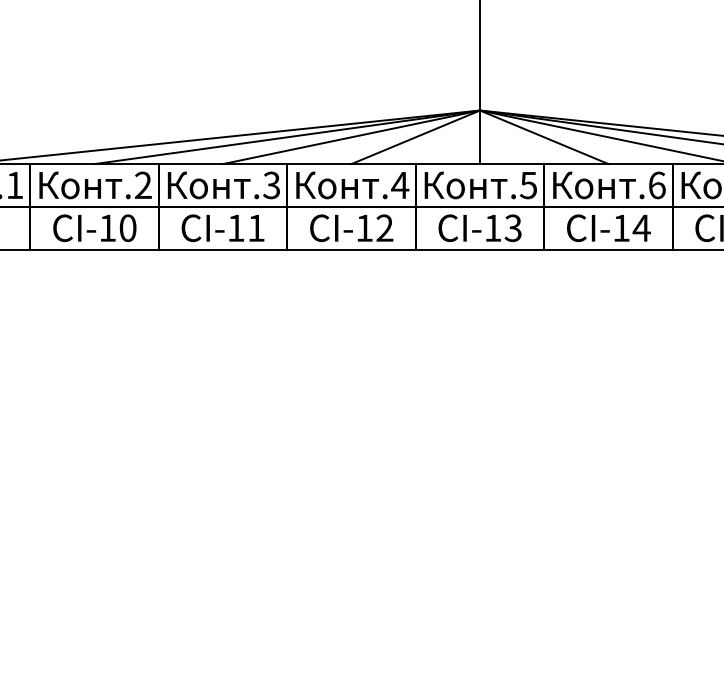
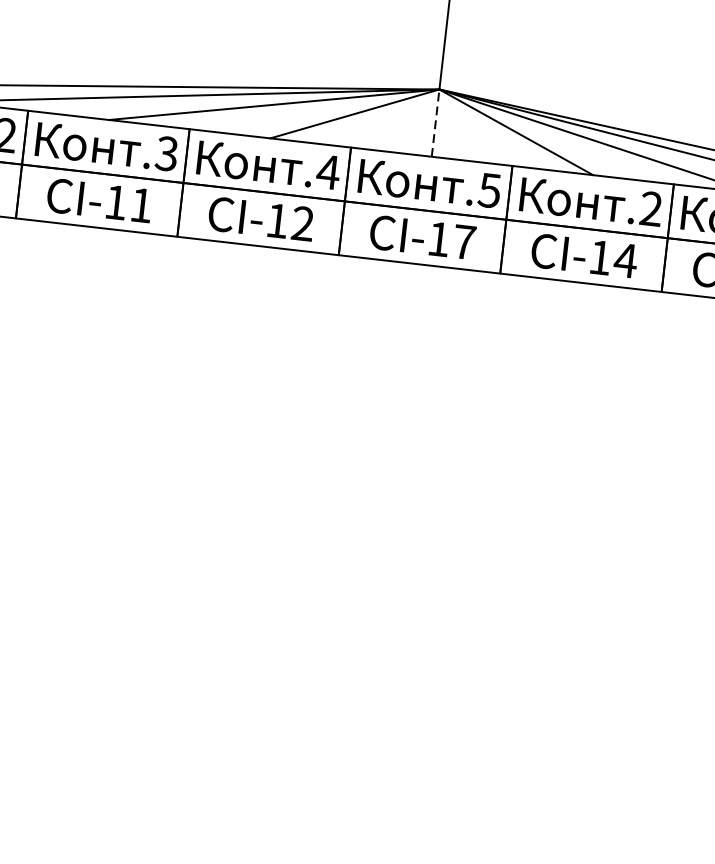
line: (480, 137) -> (436, 123), solid -> dashed
text: (656, 185) -> (650, 209), .6 -> .2
text: (512, 228) -> (463, 242), CI-13 -> CI-17

